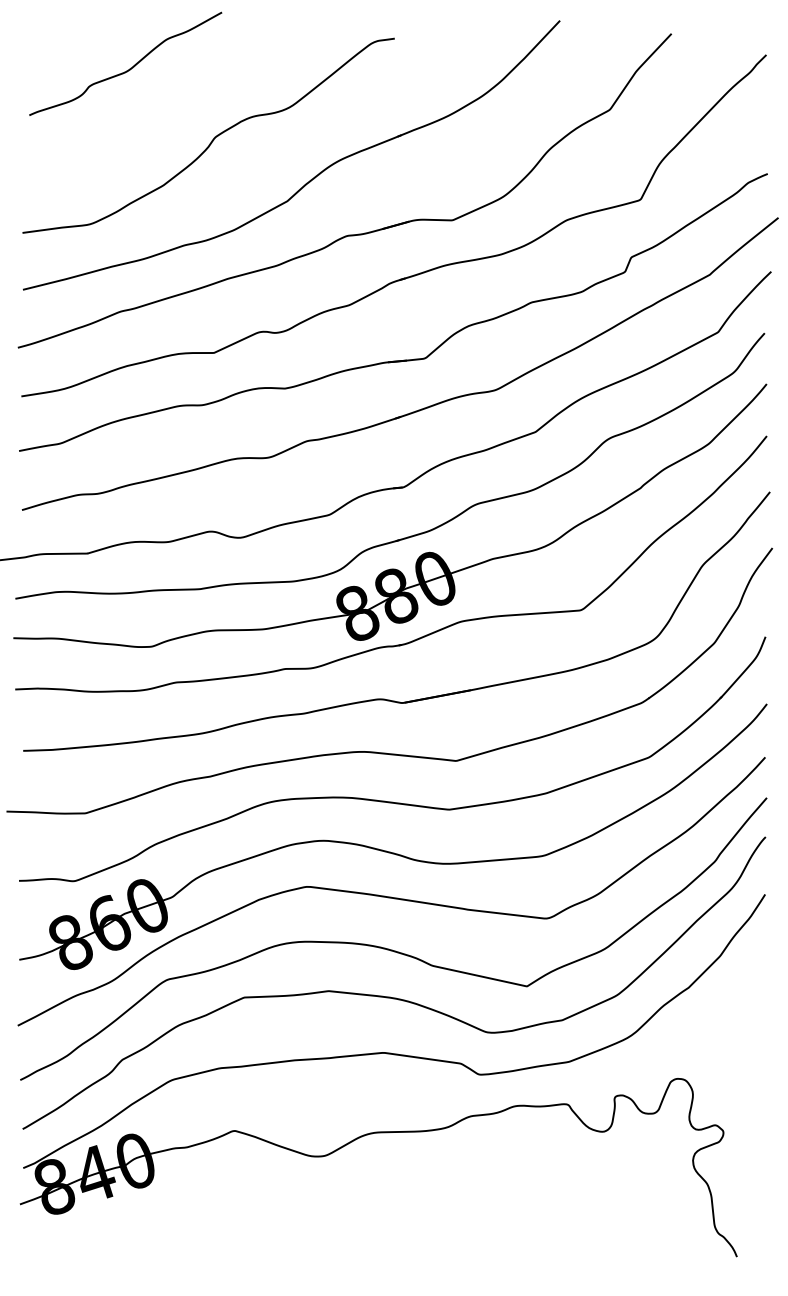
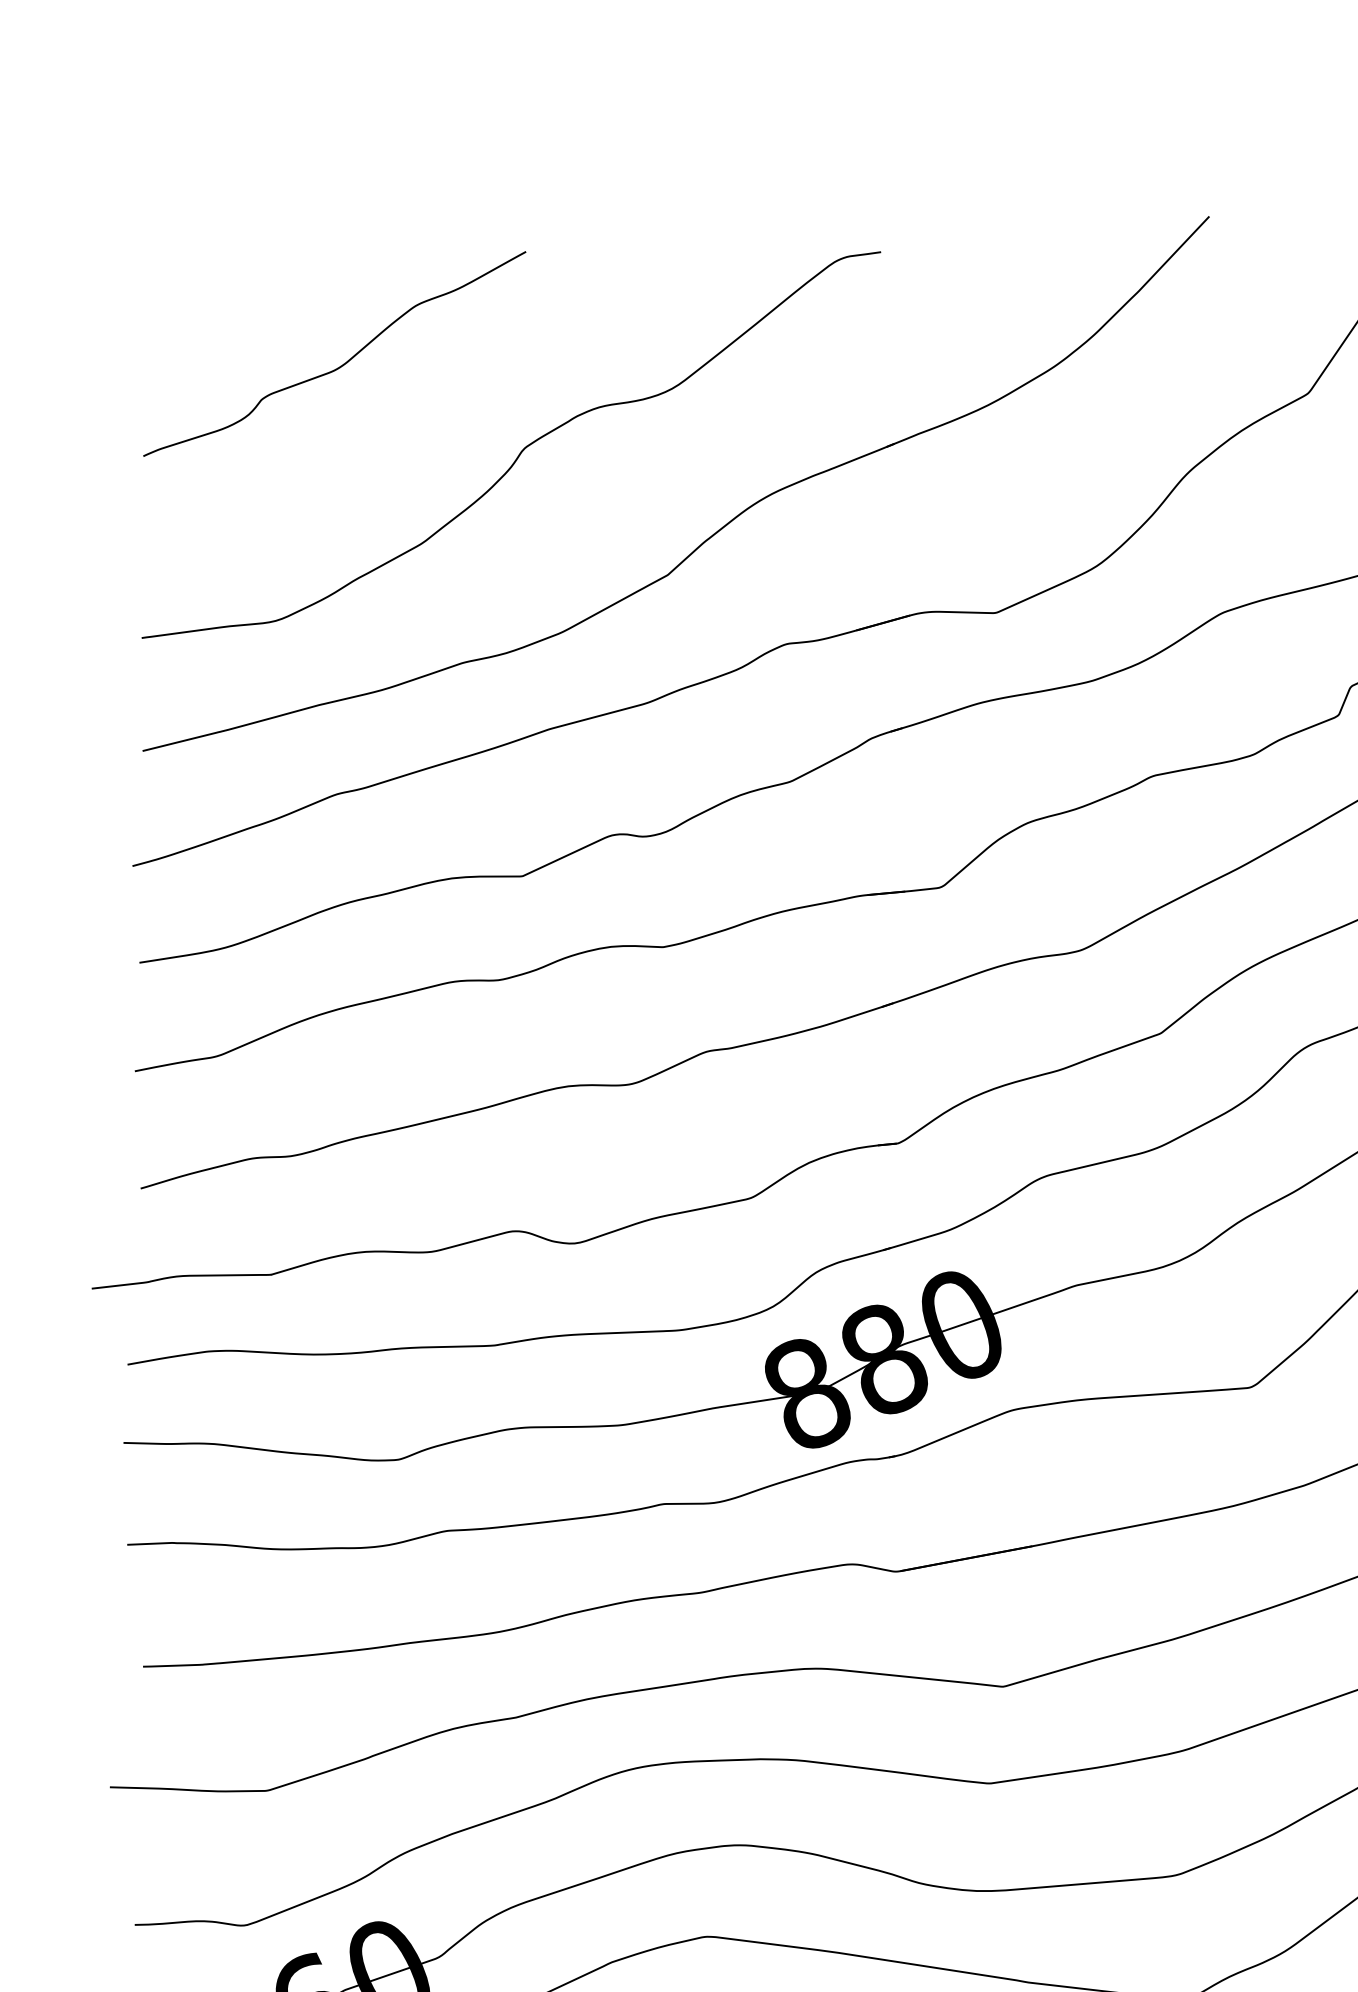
curve: (129, 68) -> (342, 363), moved

